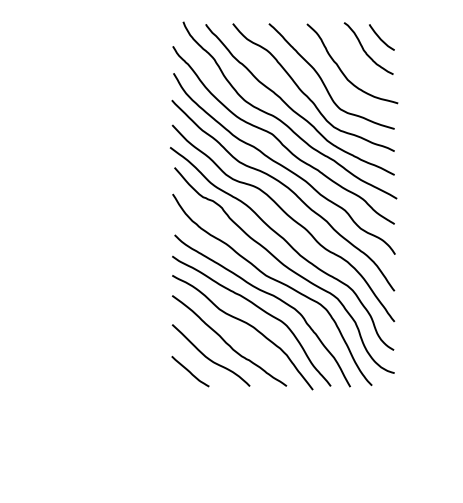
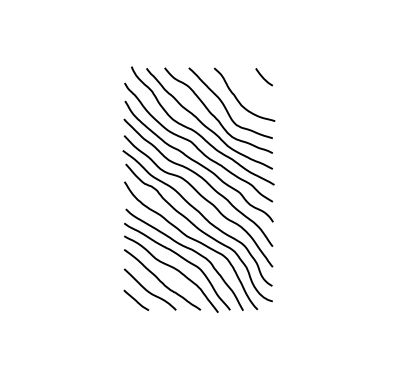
curve: (365, 49) -> (253, 85), removed

